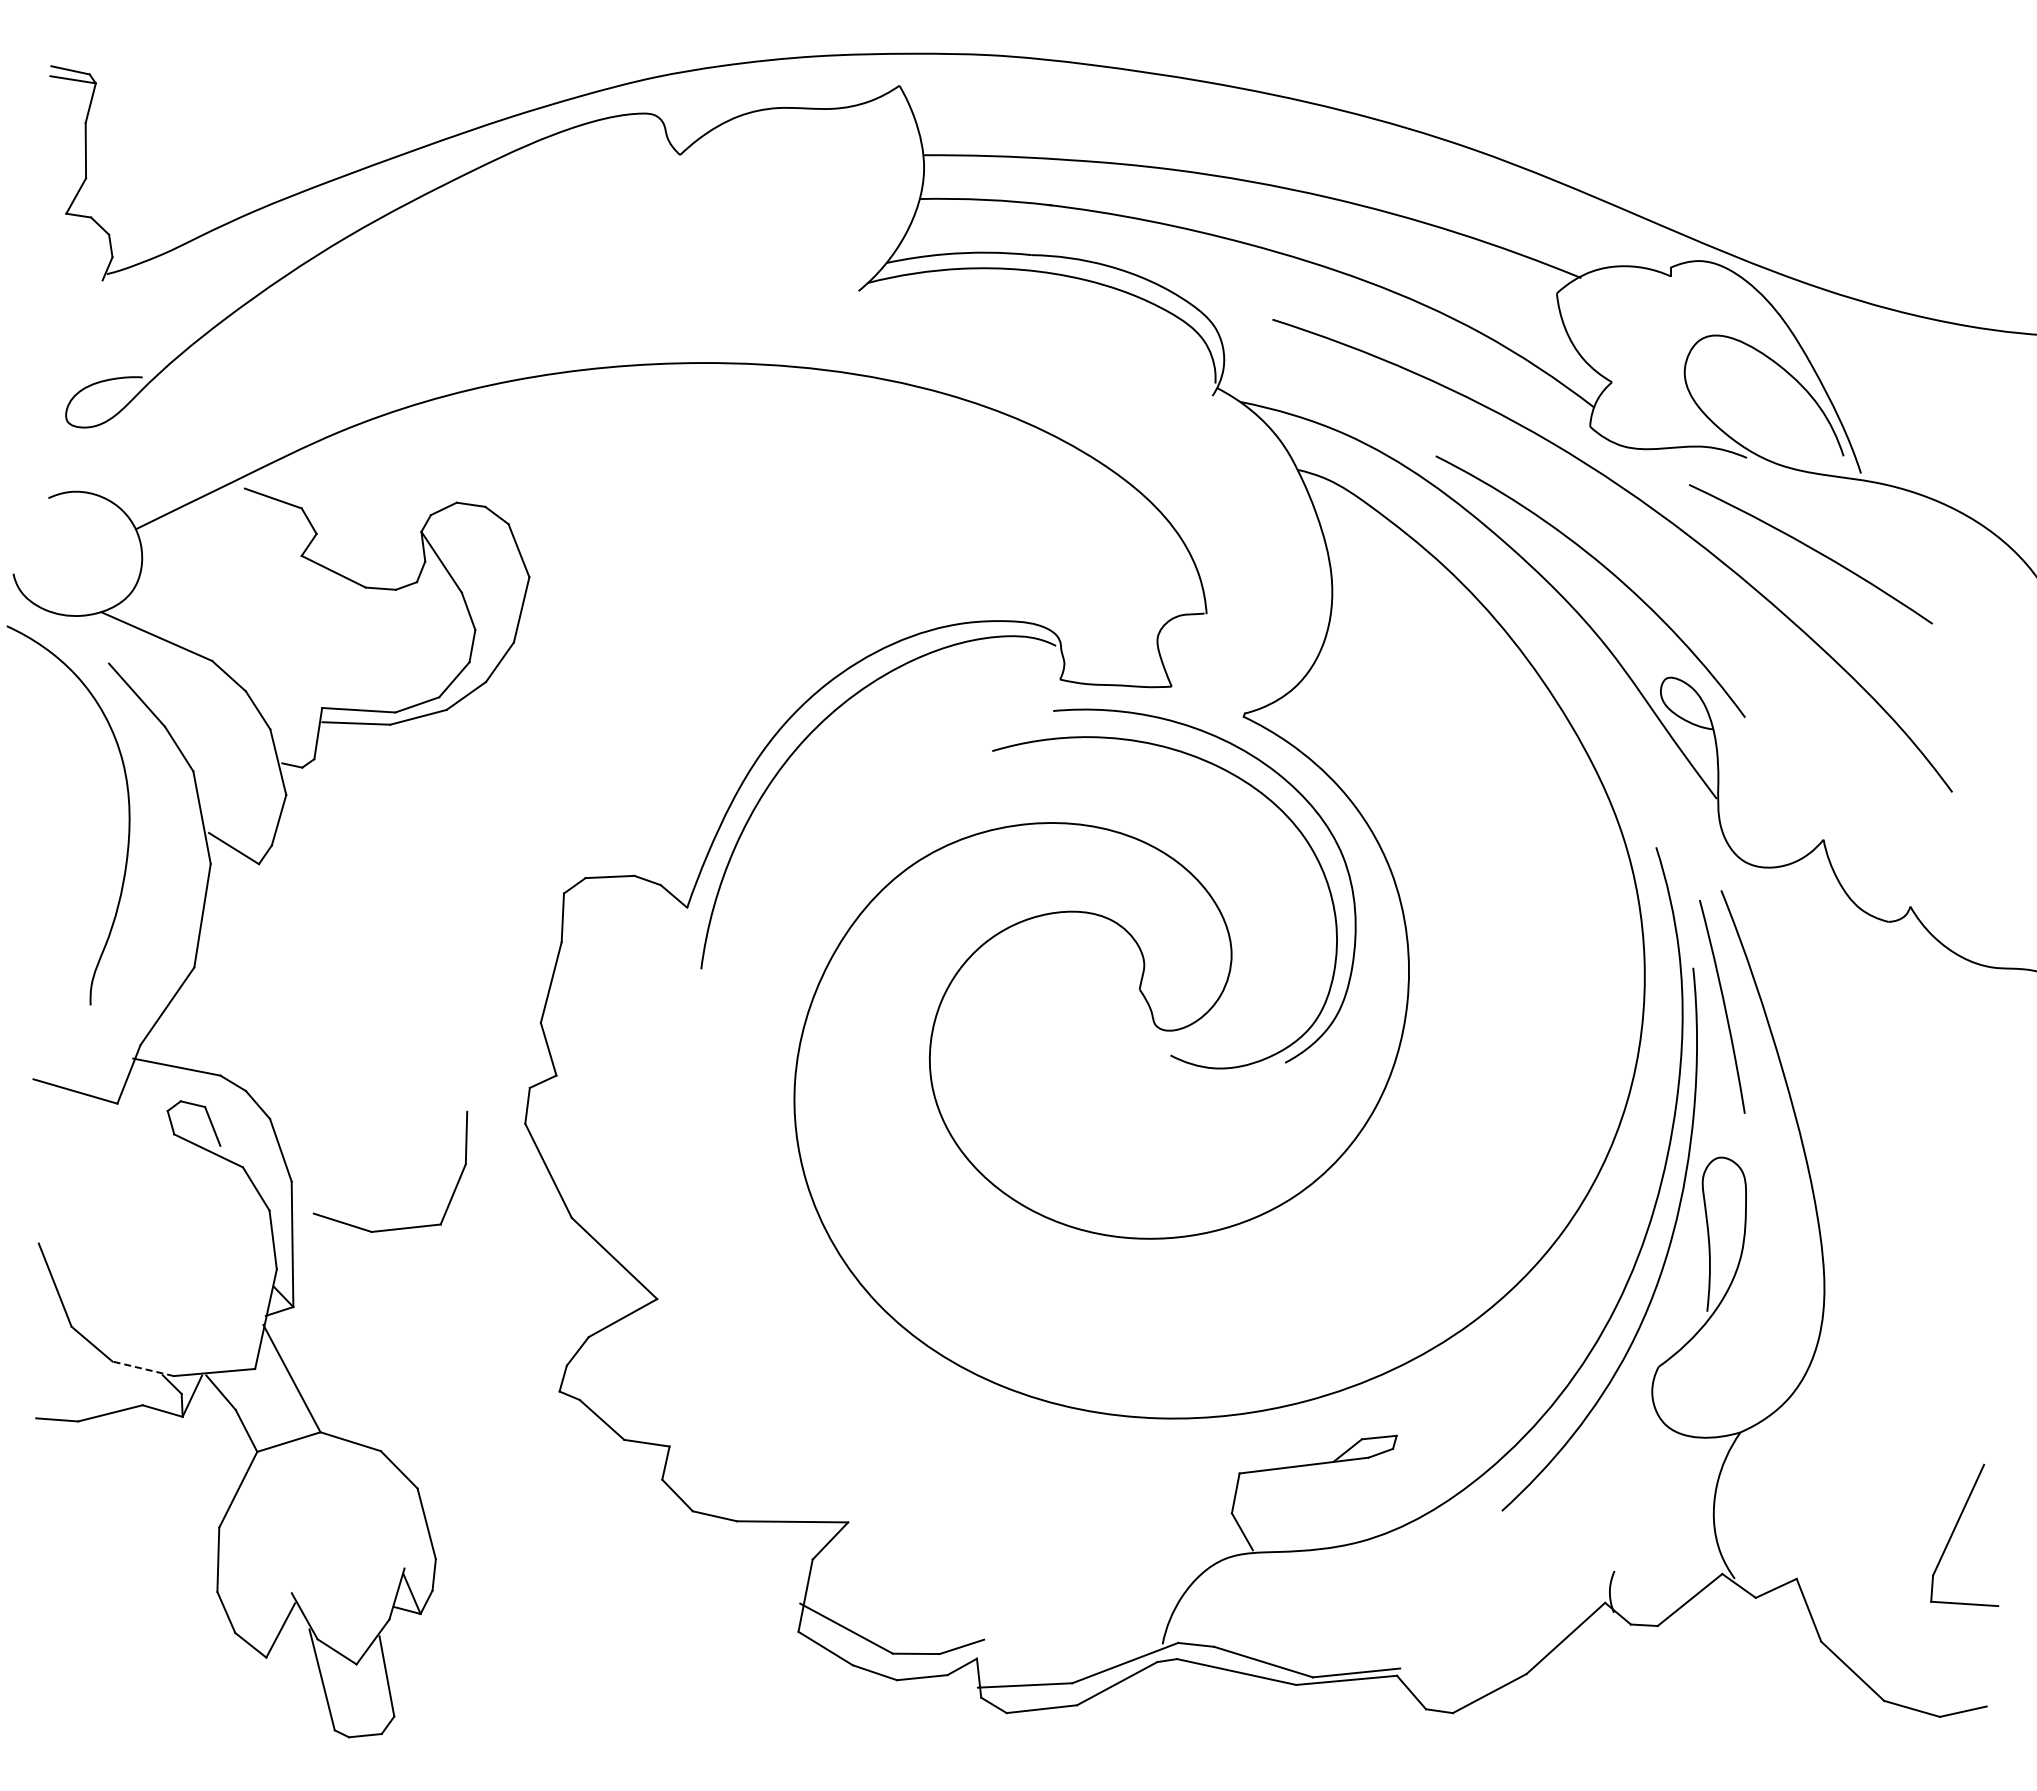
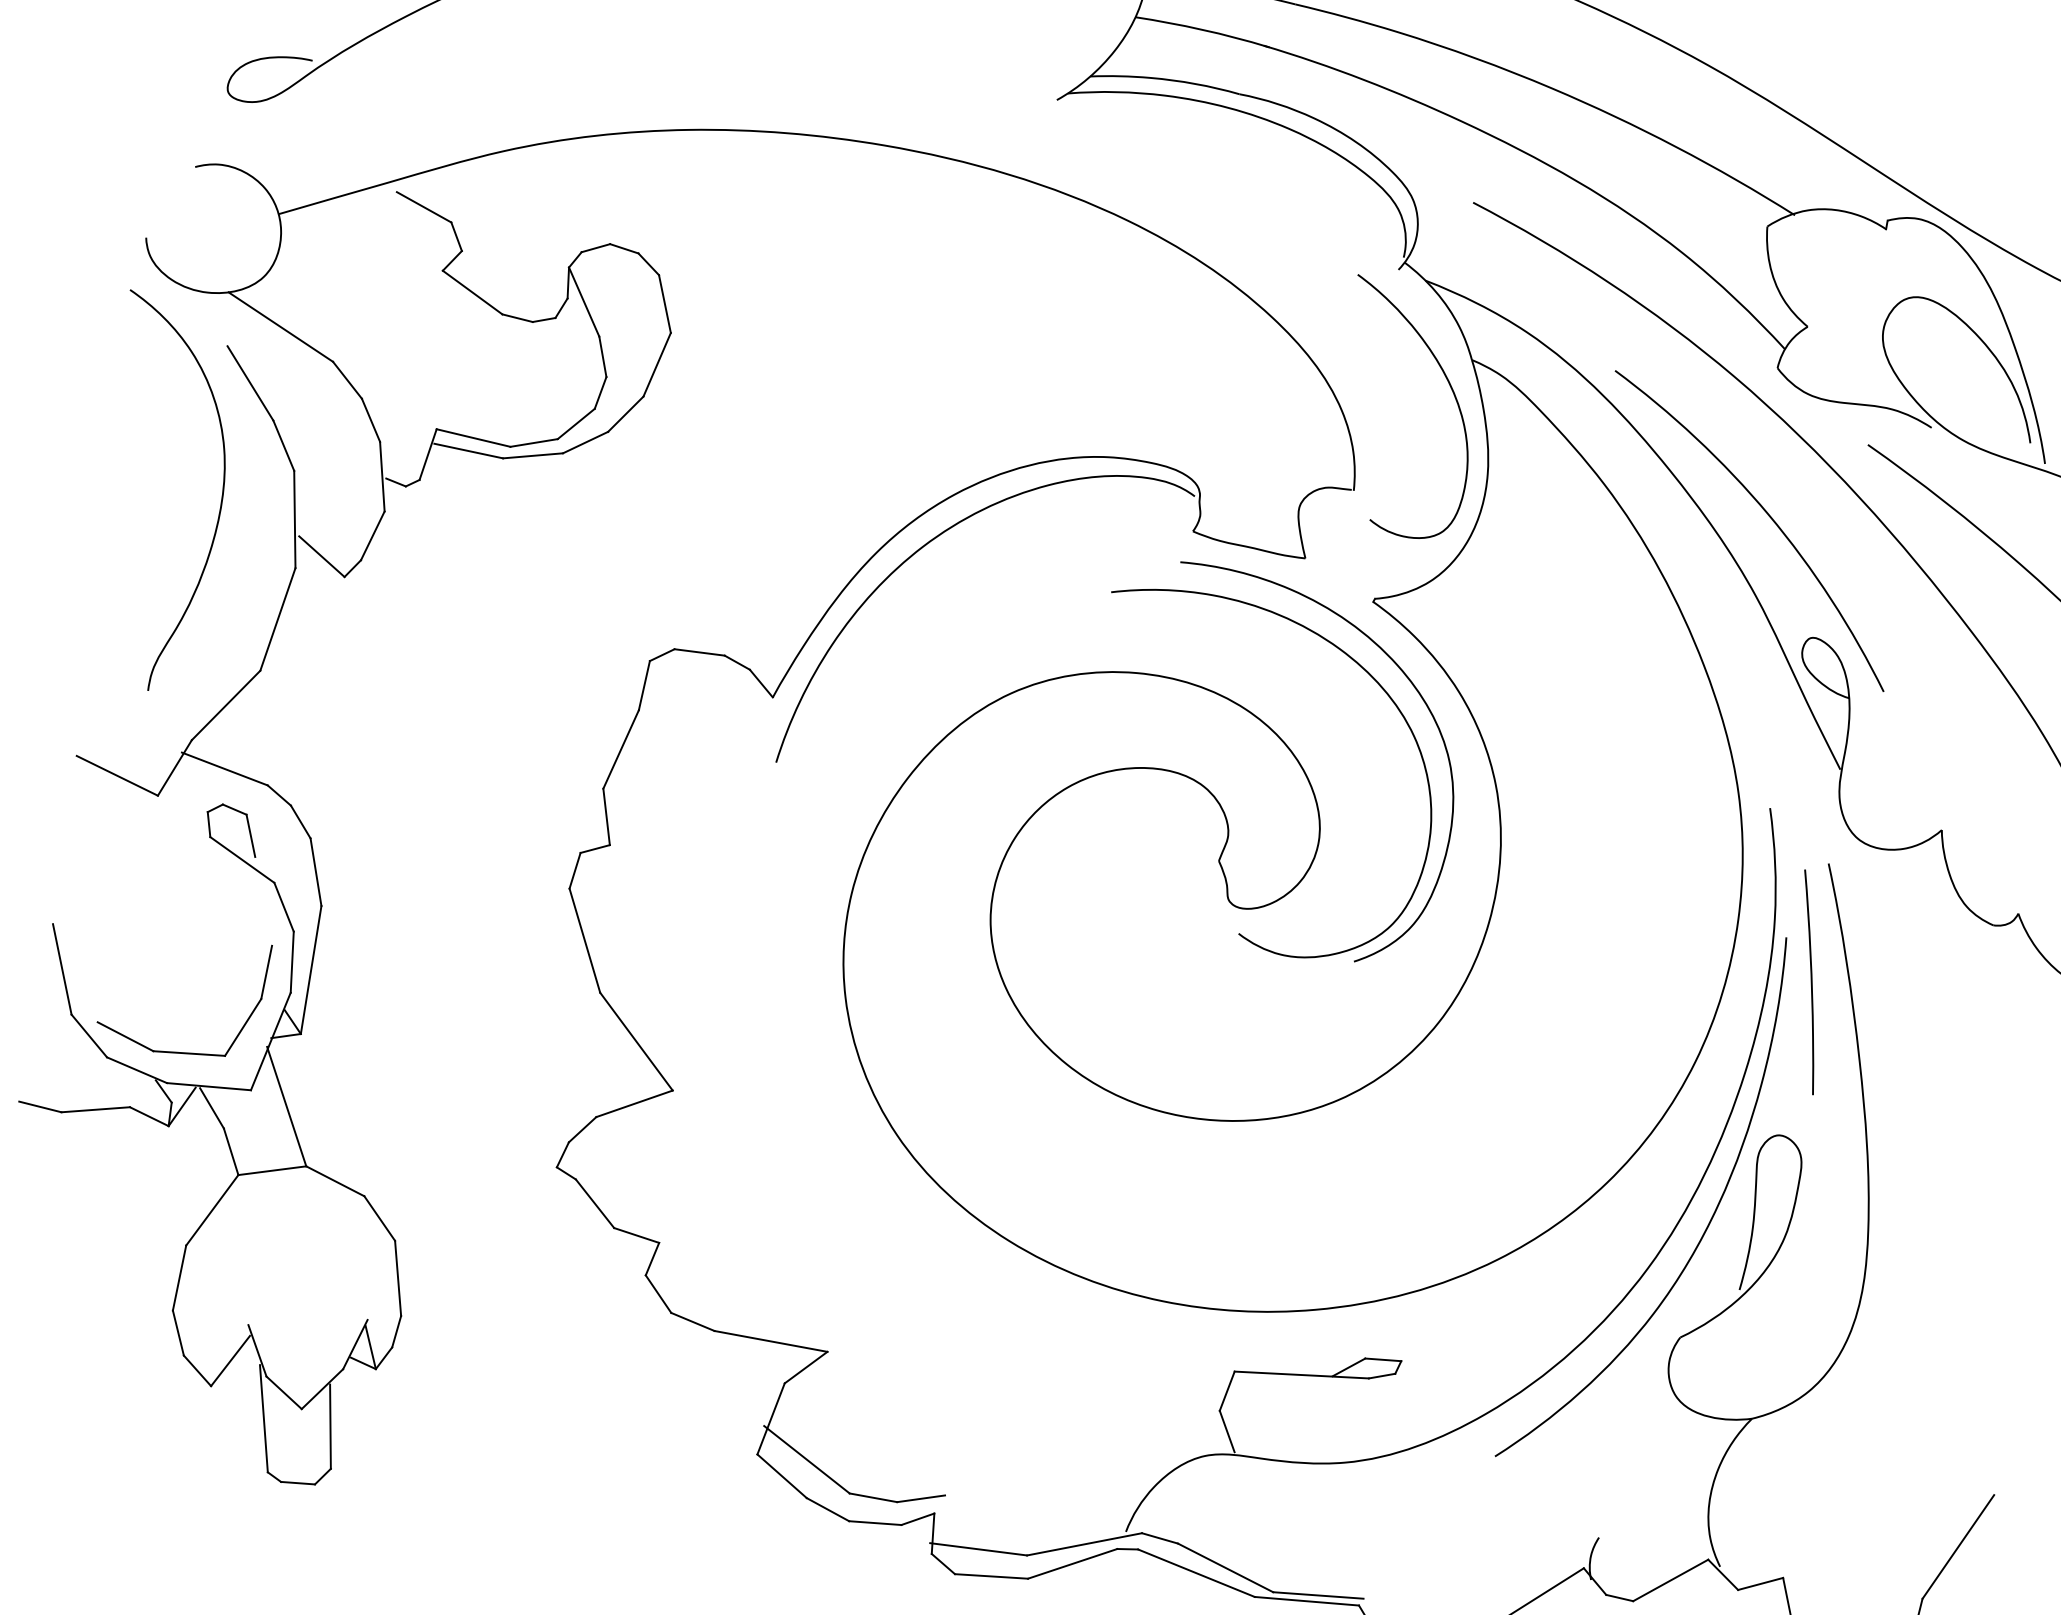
curve: (1282, 501) -> (1451, 389), added
part: (391, 1228) -> (174, 1051), moved
line: (143, 1368) -> (137, 1069), dashed -> solid

